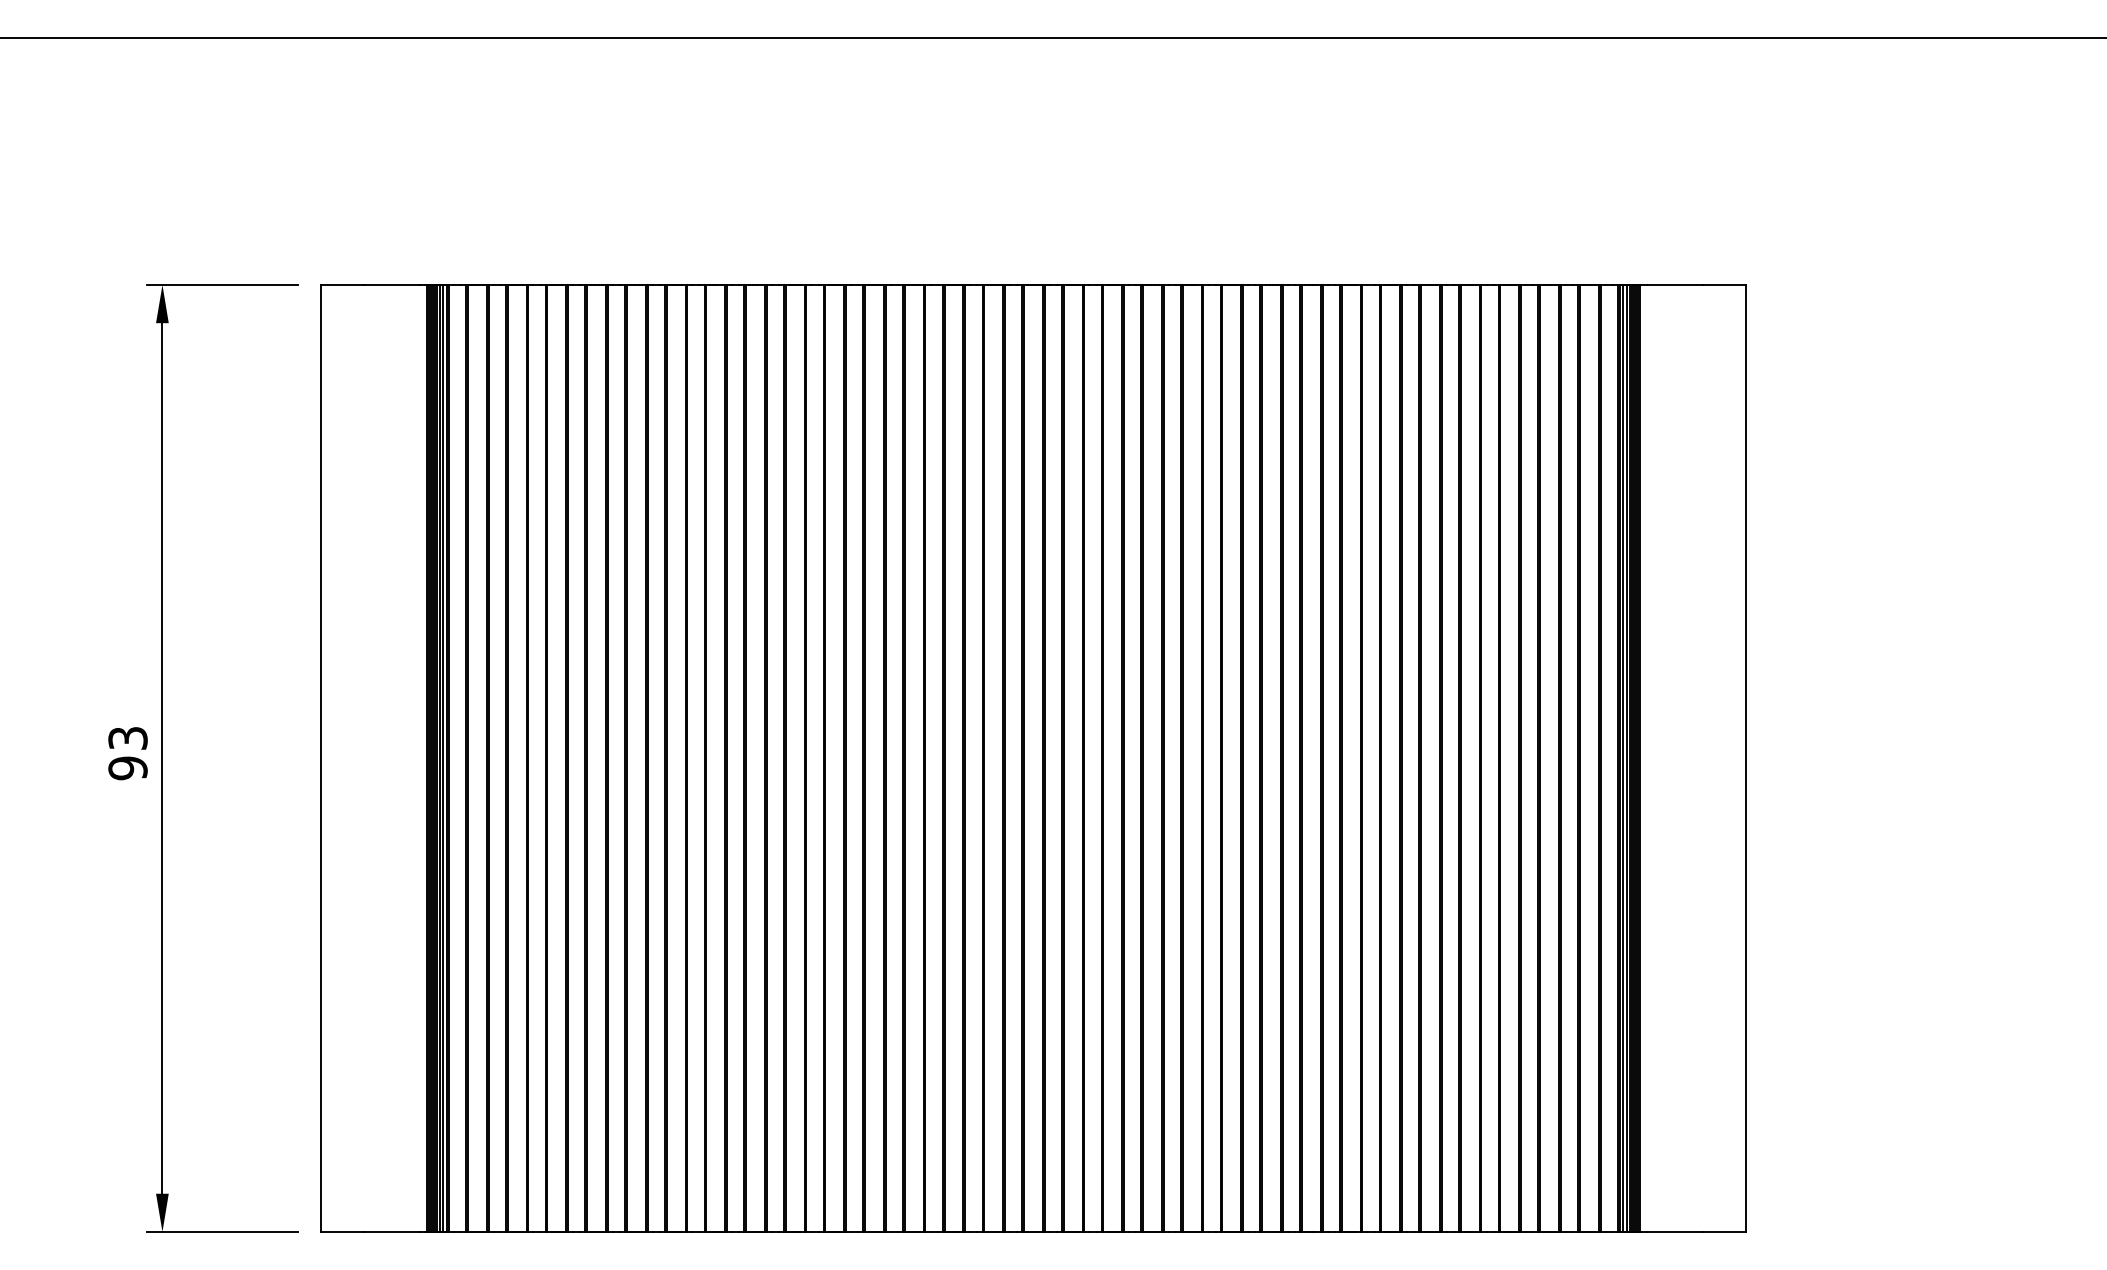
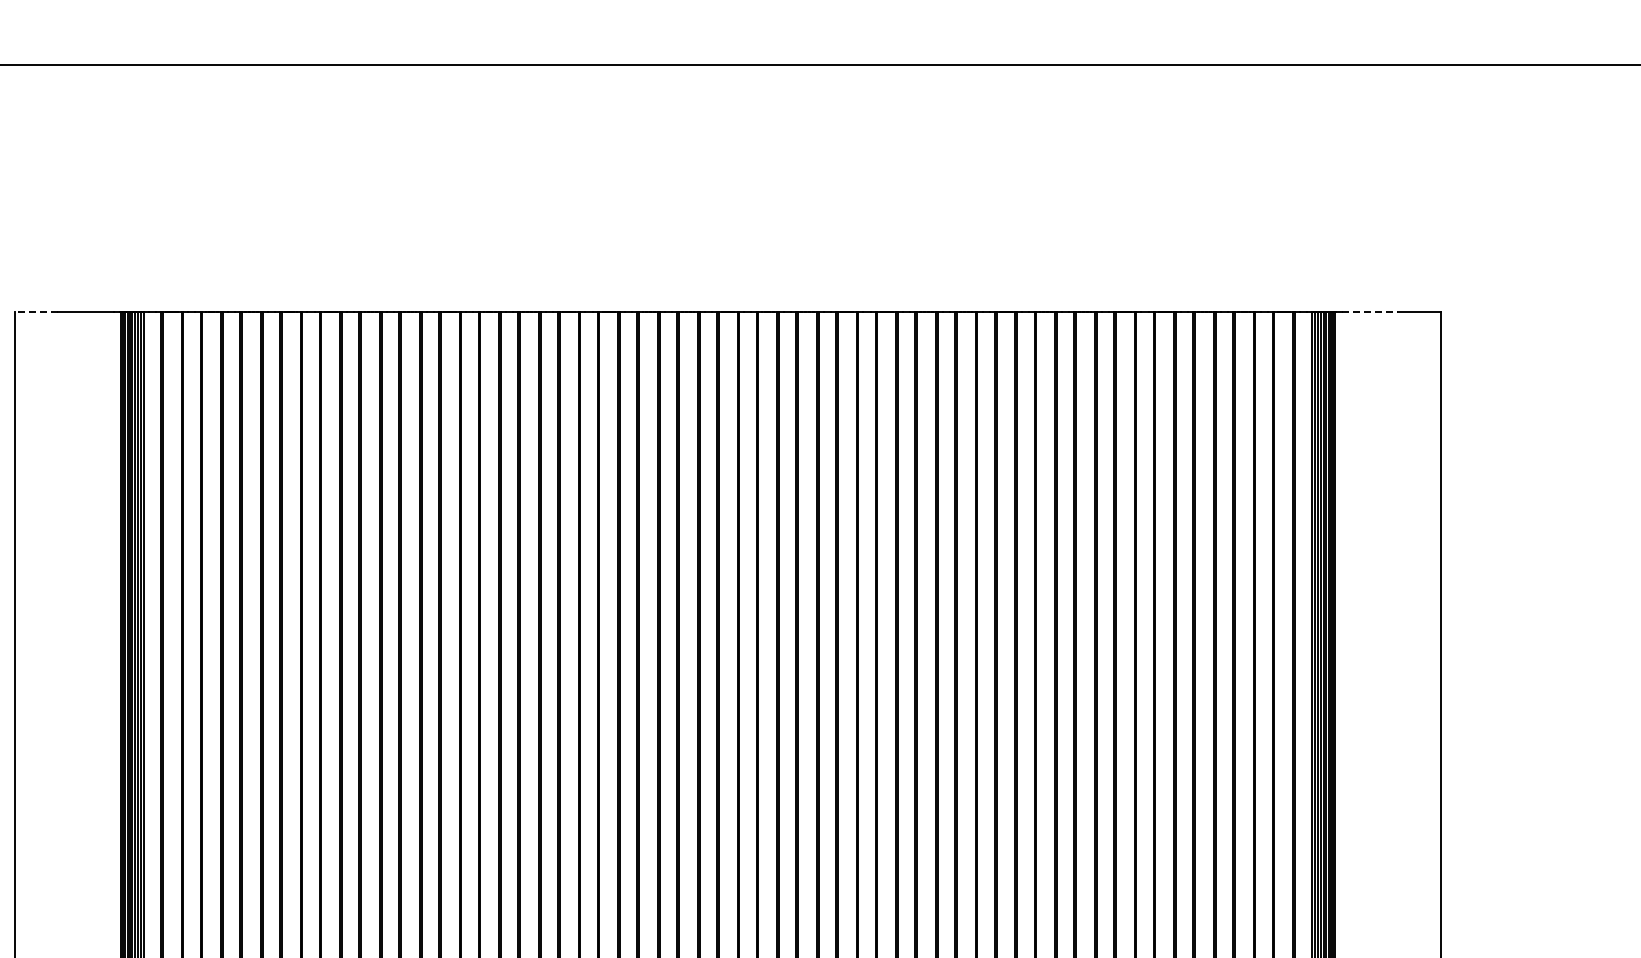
line: (341, 284) -> (36, 311), solid -> dashed
line: (1675, 284) -> (1370, 311), solid -> dashed

